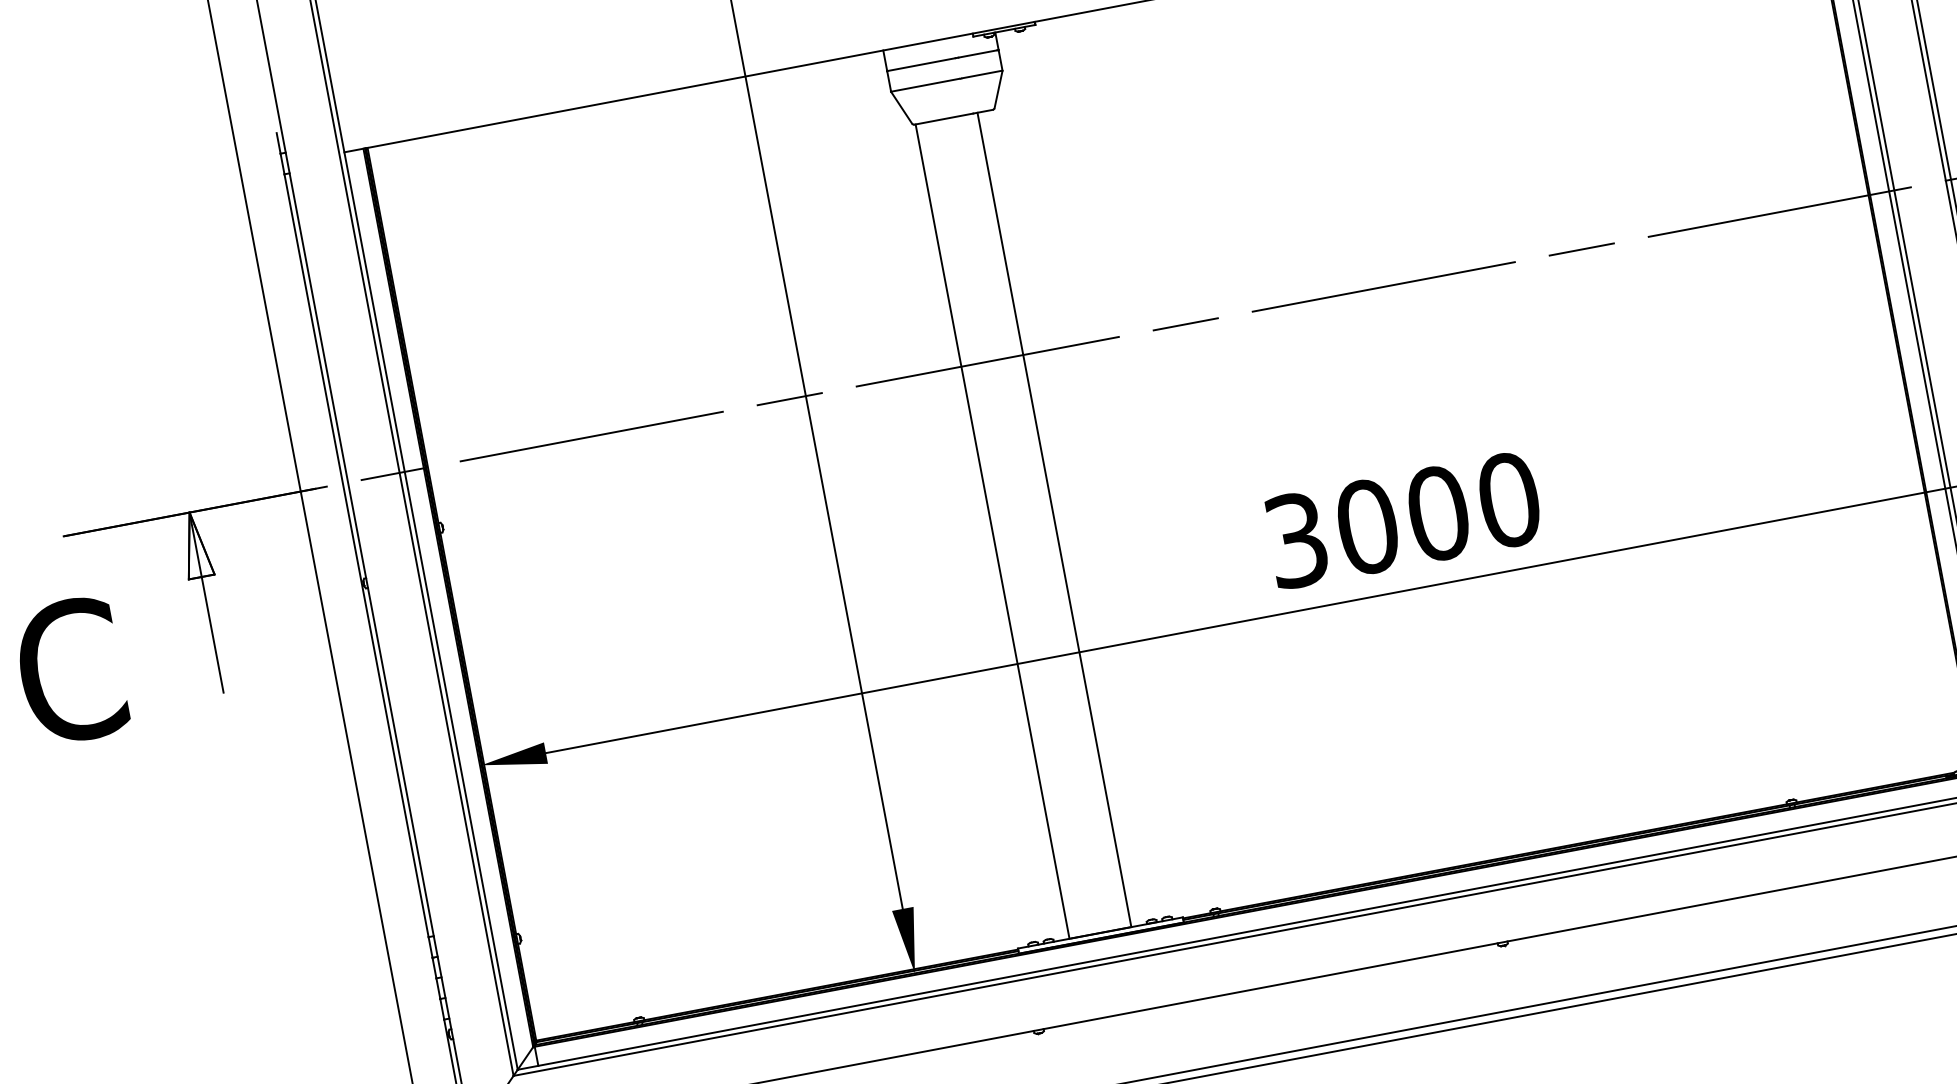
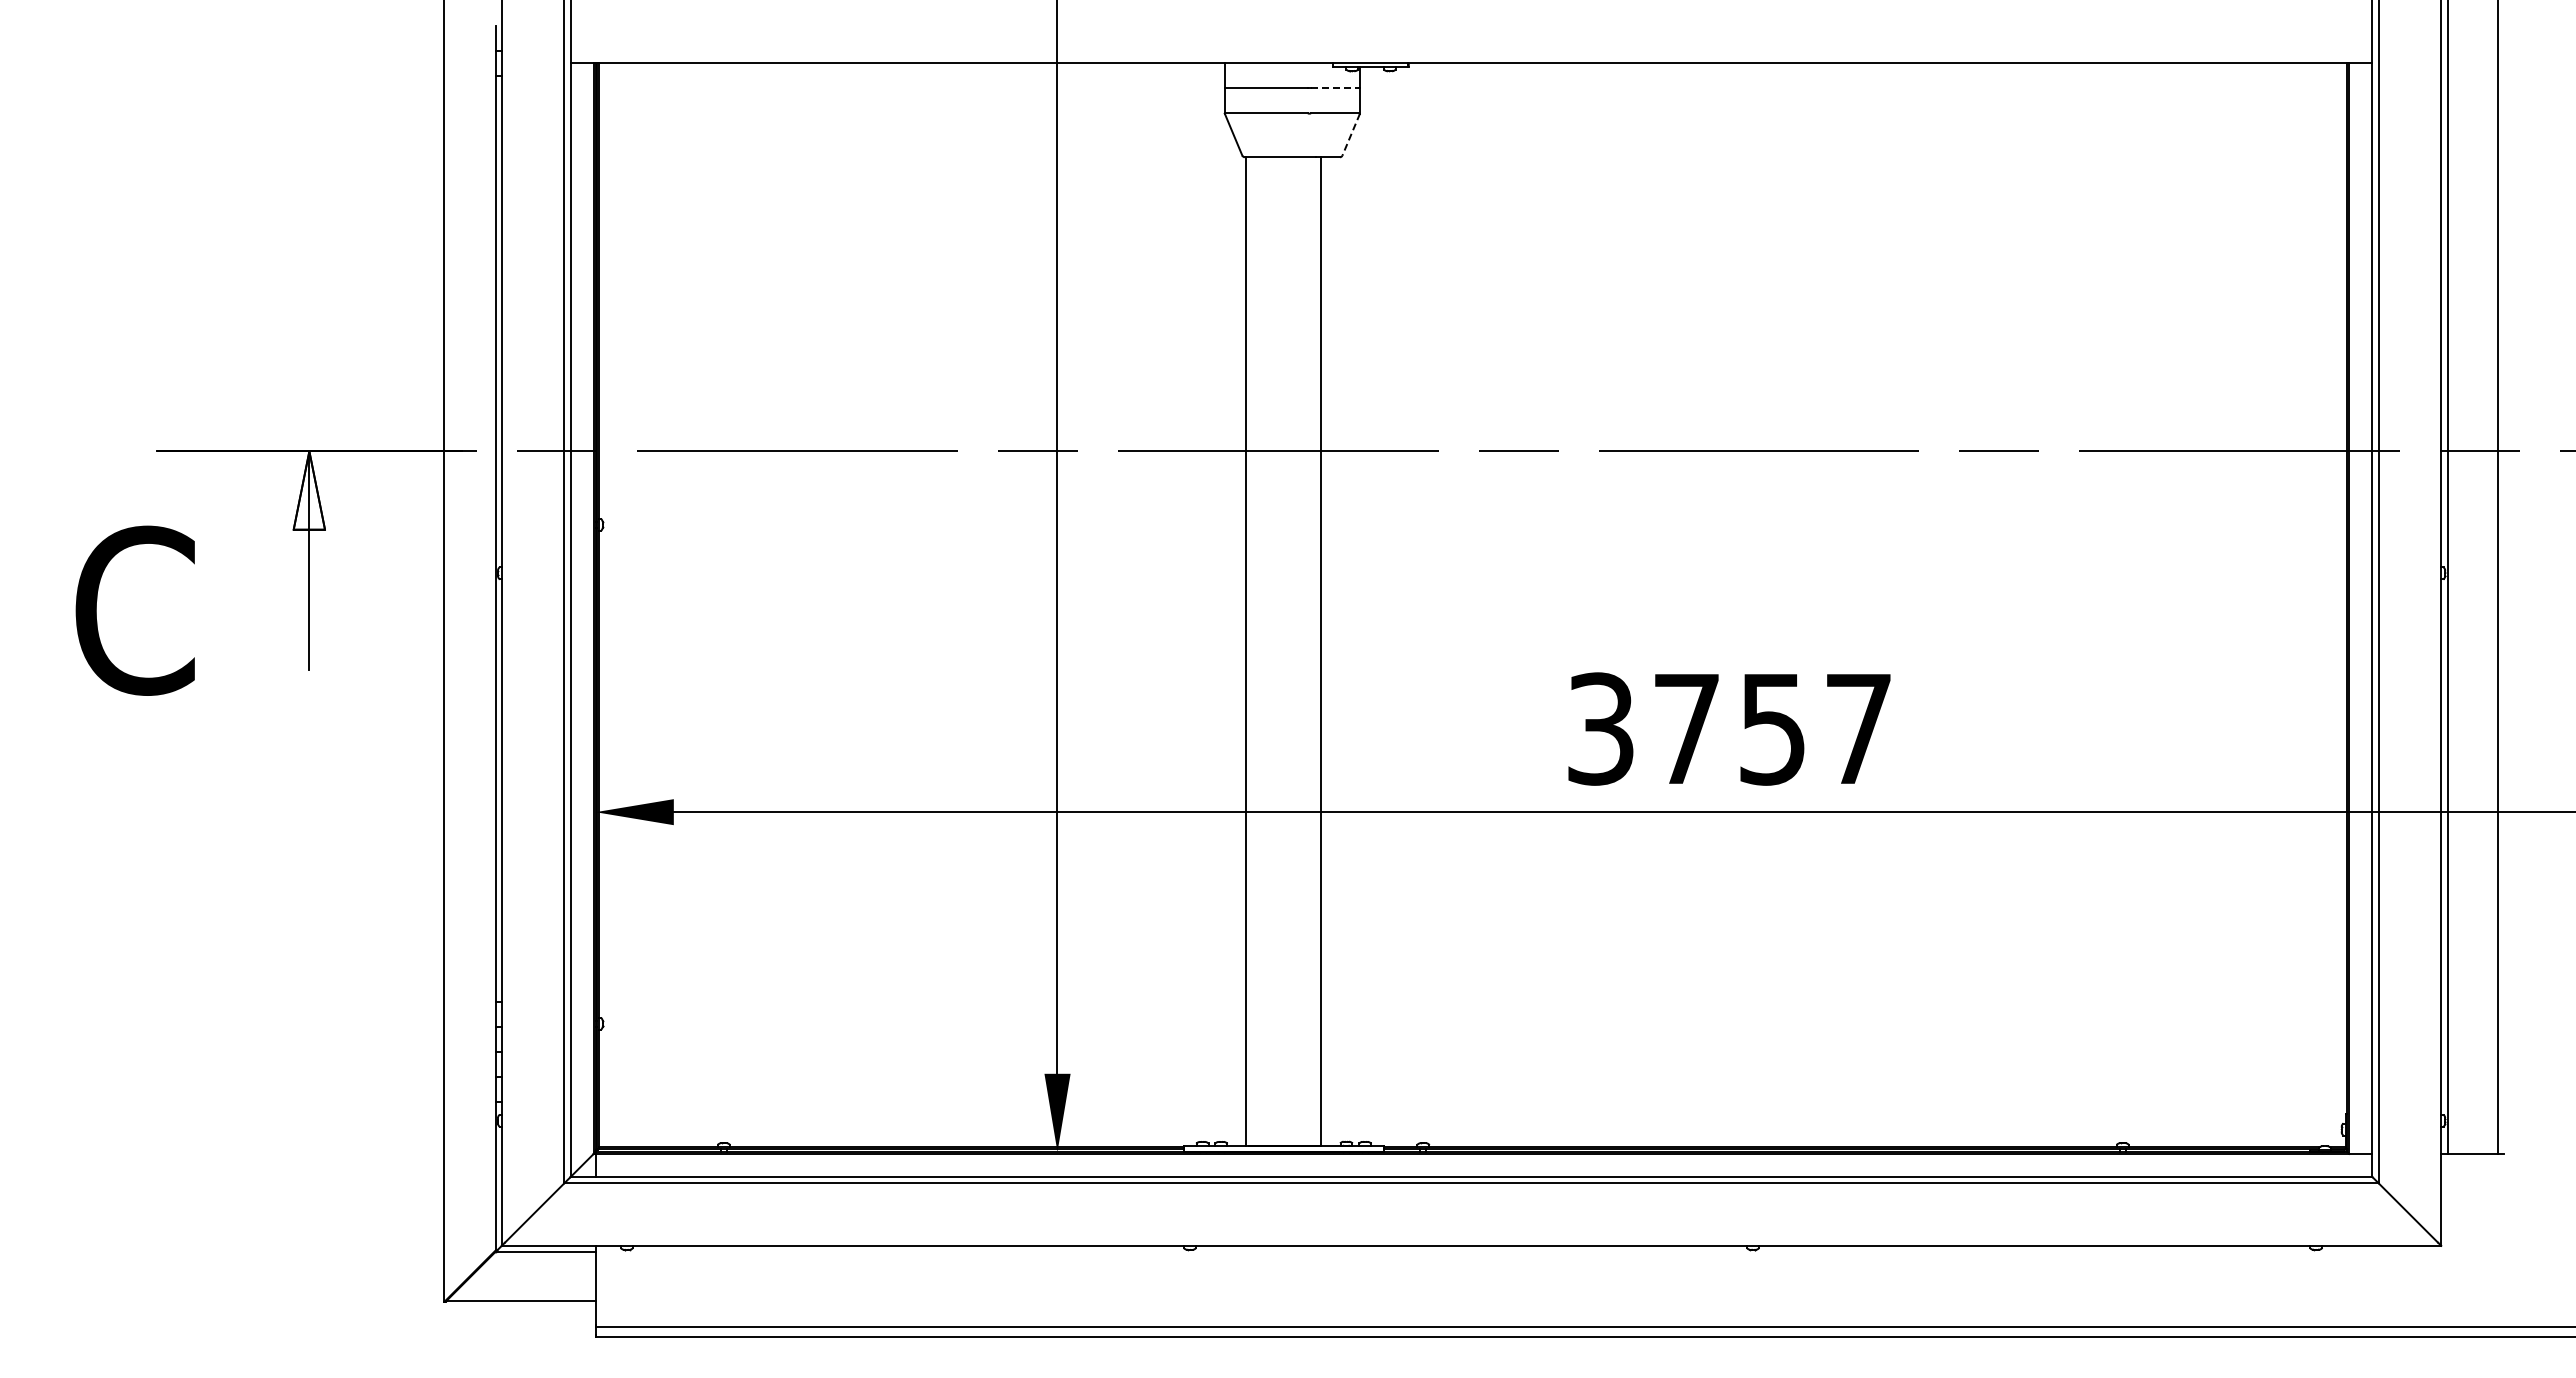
line: (977, 54) -> (1334, 88), solid -> dashed
line: (998, 89) -> (1351, 134), solid -> dashed
text: (1438, 513) -> (1772, 728), 3000 -> 3757

